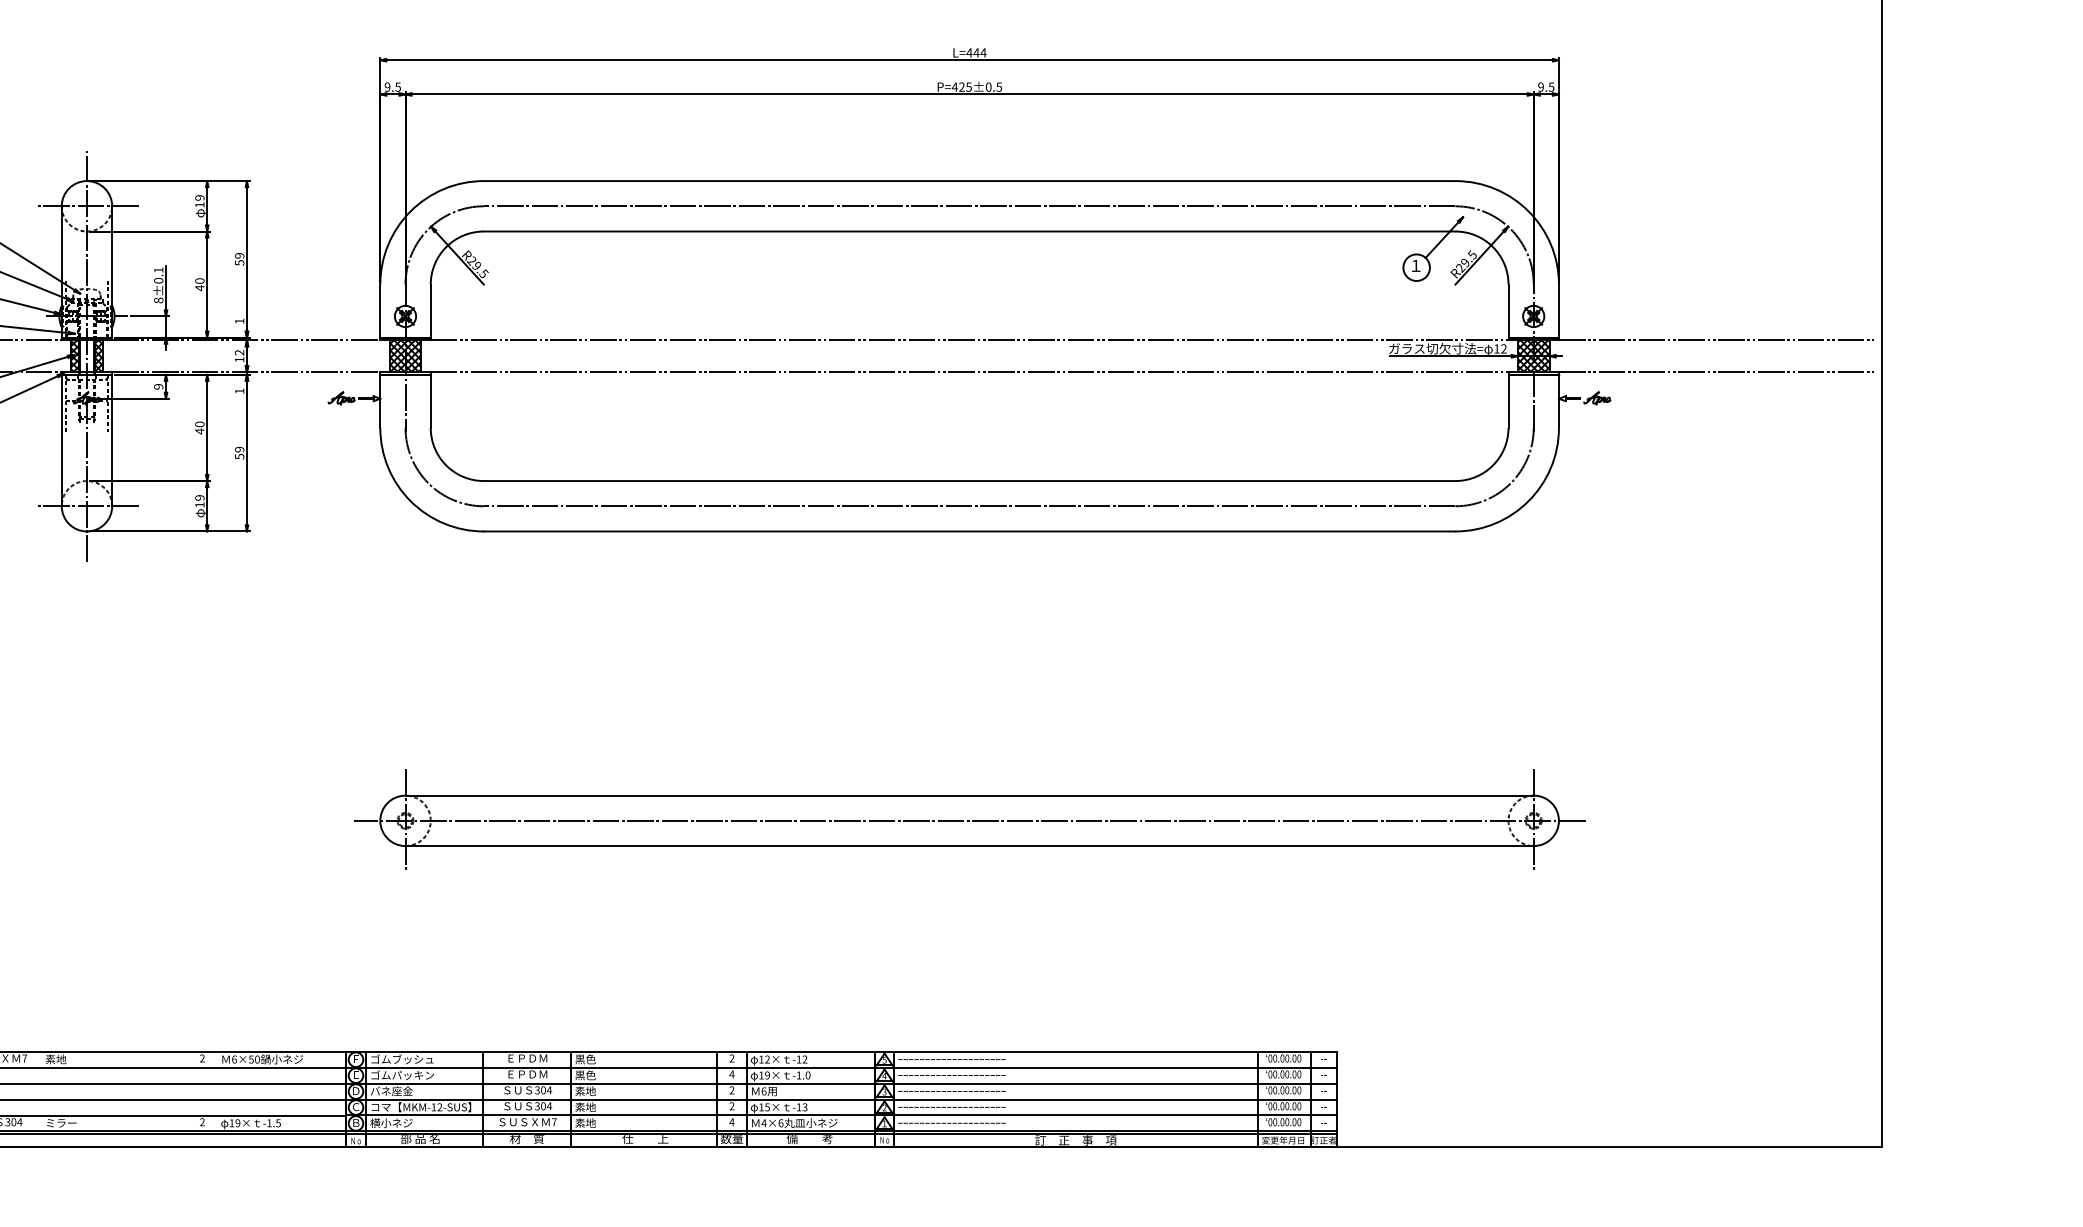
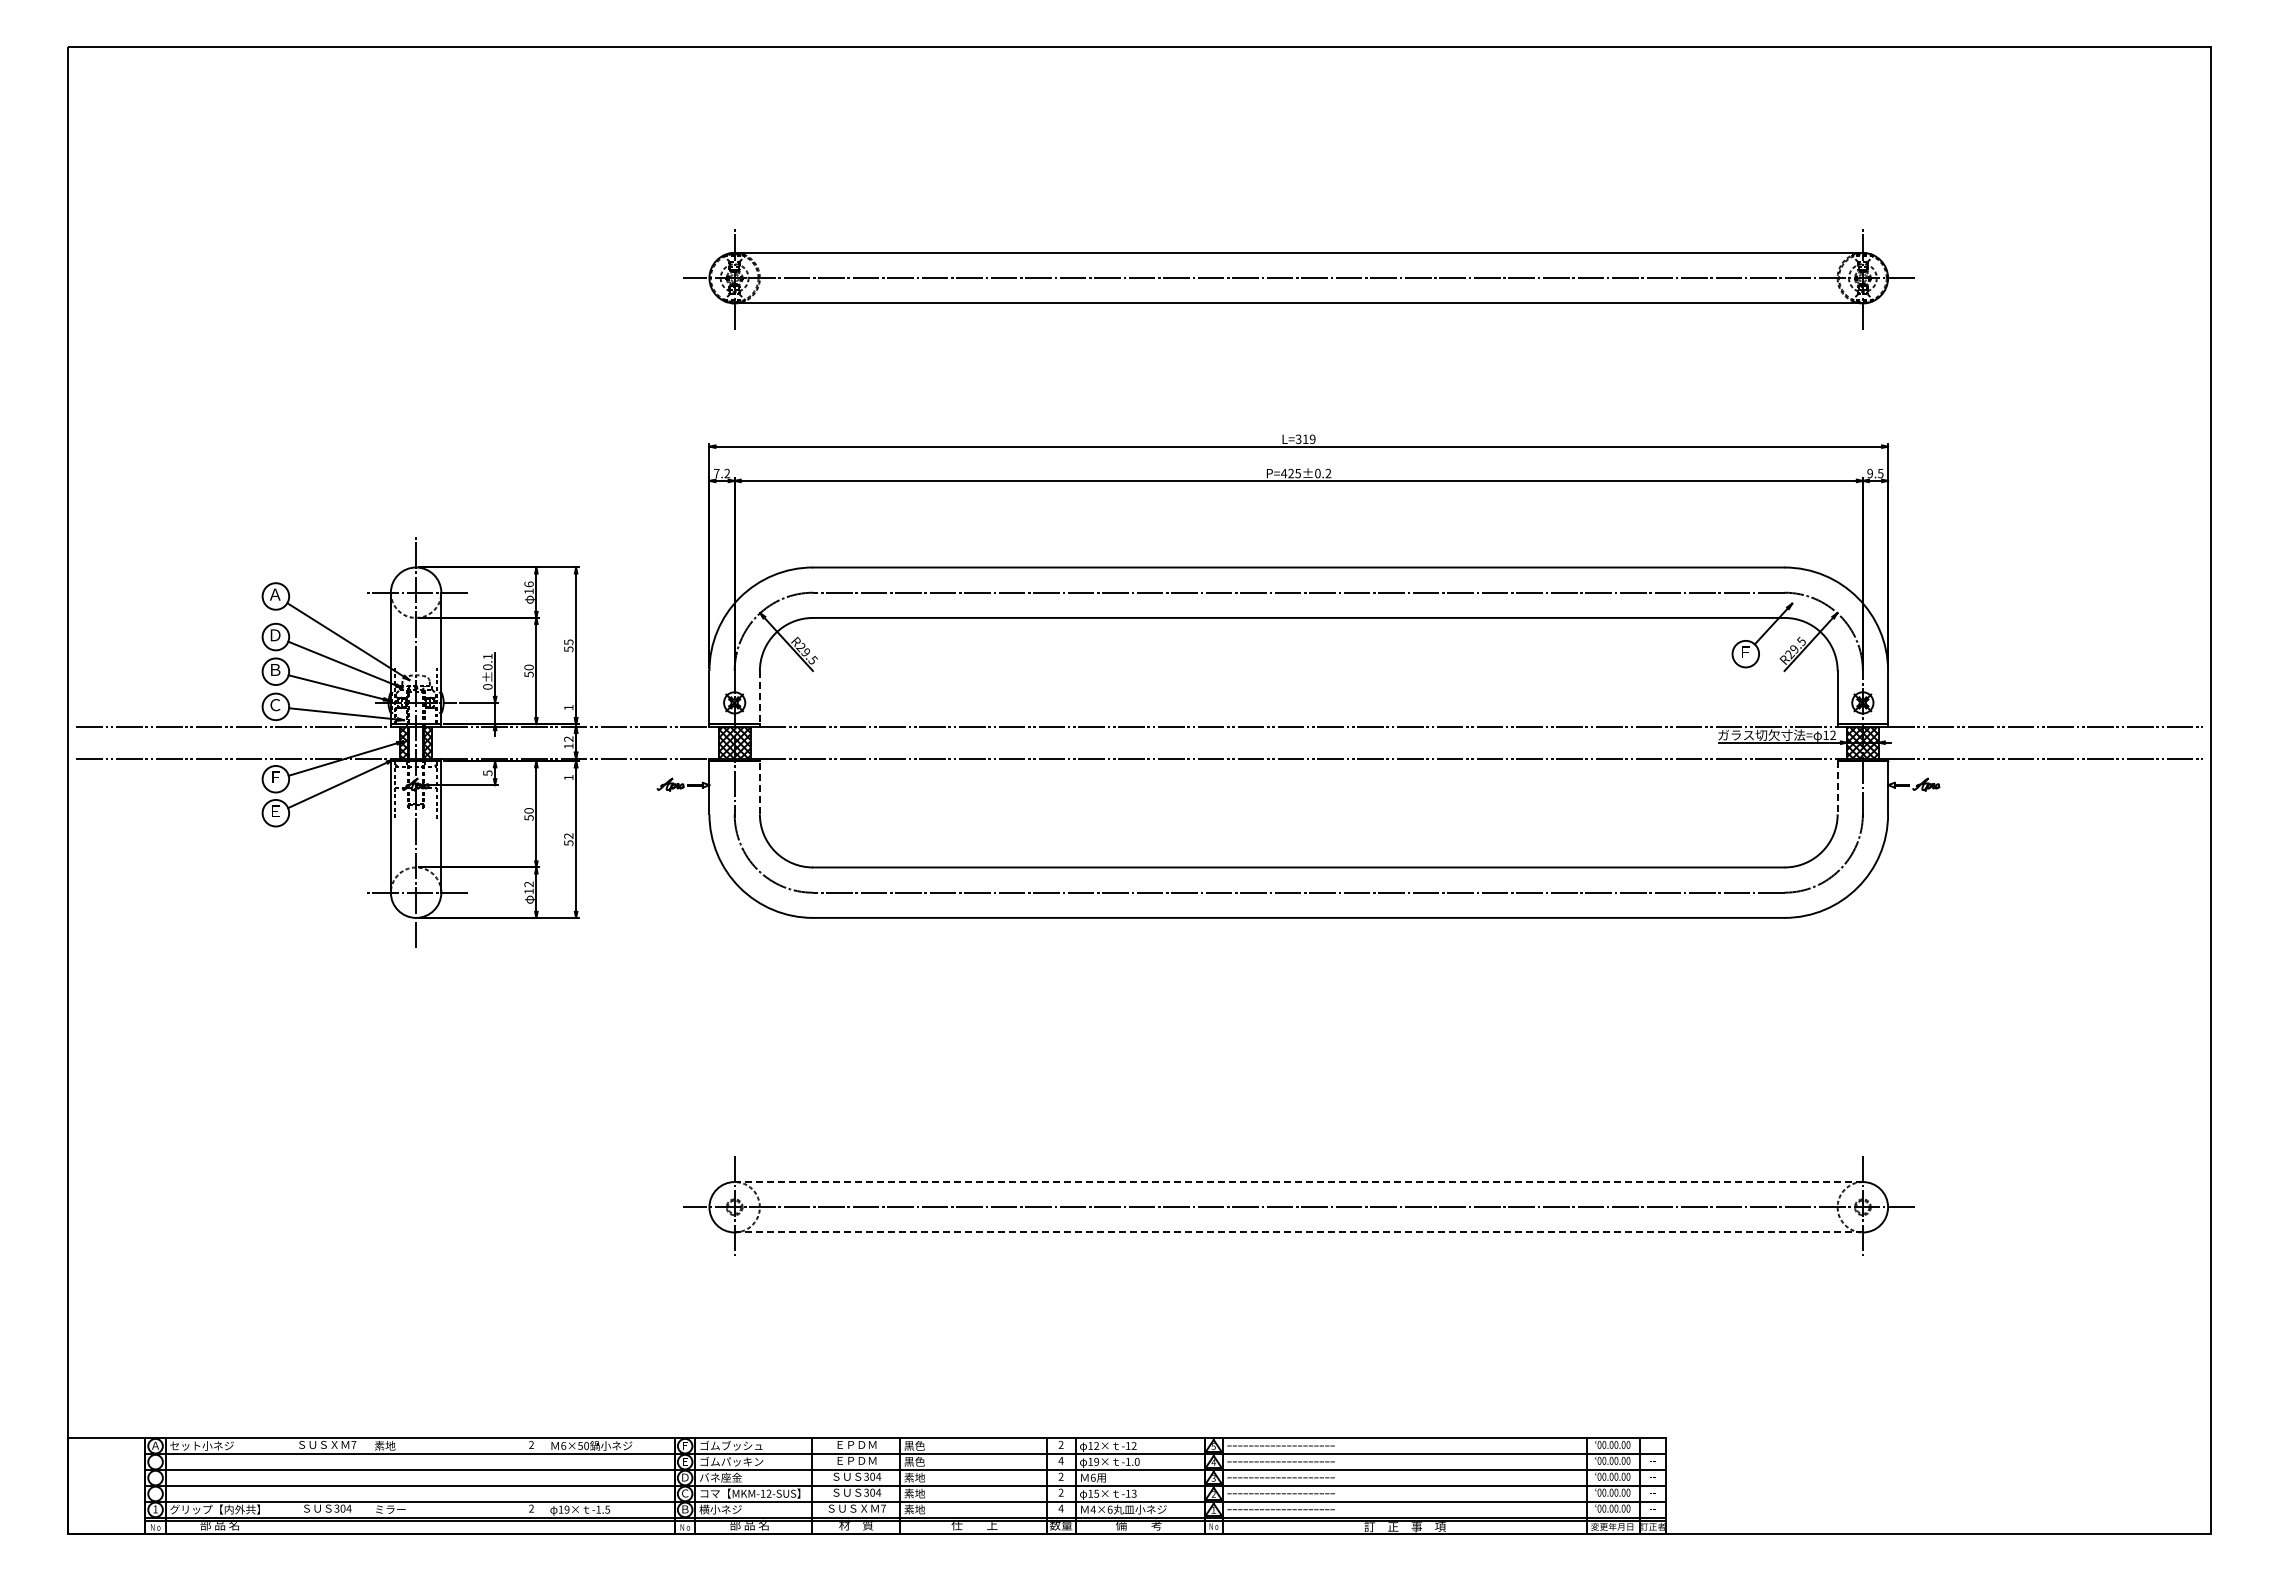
text: (976, 53) -> (1305, 439), L=444 -> L=319
text: (392, 87) -> (721, 473), 9.5 -> 7.2
text: (999, 87) -> (1328, 473), P=425±0.5 -> P=425±0.2
text: (199, 198) -> (528, 584), 19 -> 16
text: (239, 256) -> (568, 642), 59 -> 55
text: (1416, 266) -> (1745, 652), １ -> Ｆ
text: (199, 288) -> (528, 674), 40 -> 50
text: (158, 300) -> (487, 686), 8±0.1 -> 0±0.1
line: (430, 311) -> (759, 697), solid -> dashed
text: (158, 387) -> (487, 773), 9 -> 5
line: (430, 401) -> (759, 787), solid -> dashed
line: (1508, 401) -> (1837, 787), solid -> dashed
text: (199, 431) -> (528, 817), 40 -> 50
text: (239, 449) -> (568, 835), 59 -> 52
text: (200, 498) -> (529, 884), 19 -> 12
line: (969, 796) -> (1298, 1182), solid -> dashed
line: (969, 846) -> (1298, 1232), solid -> dashed

